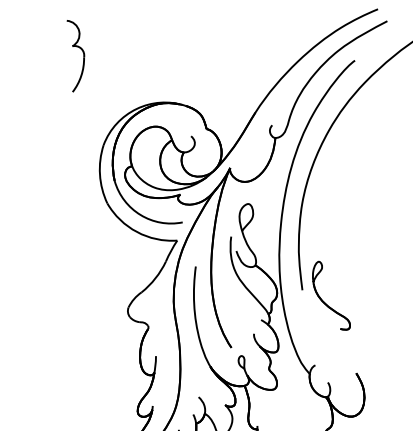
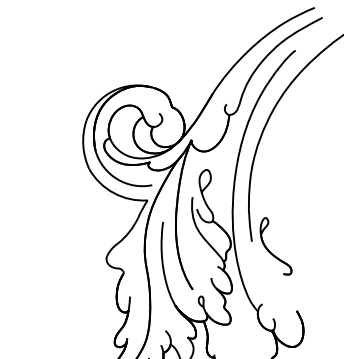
part: (83, 56) -> (69, 47), removed

